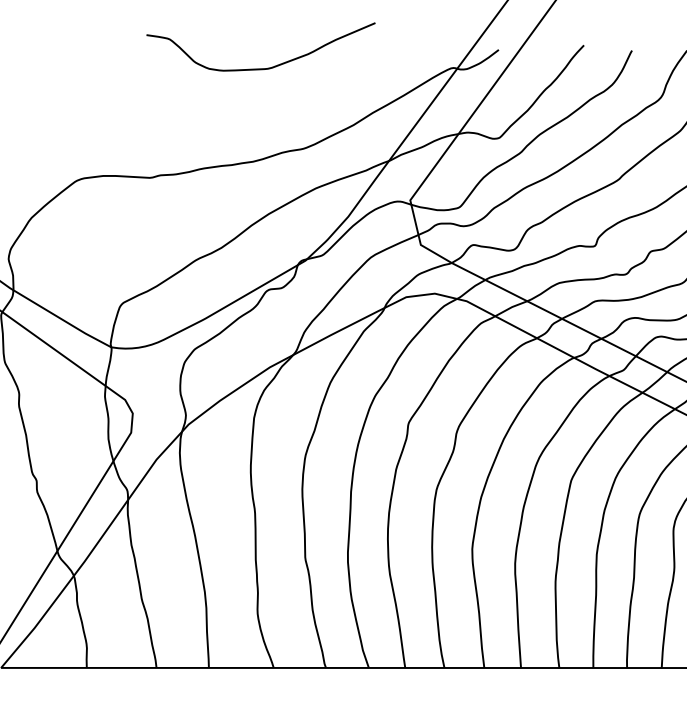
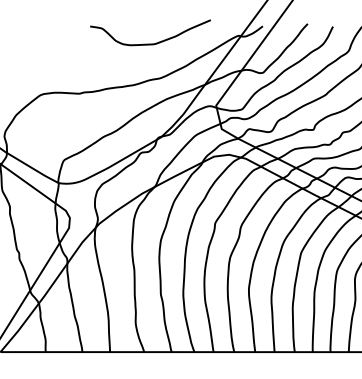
curve: (260, 67) -> (150, 43), moved

